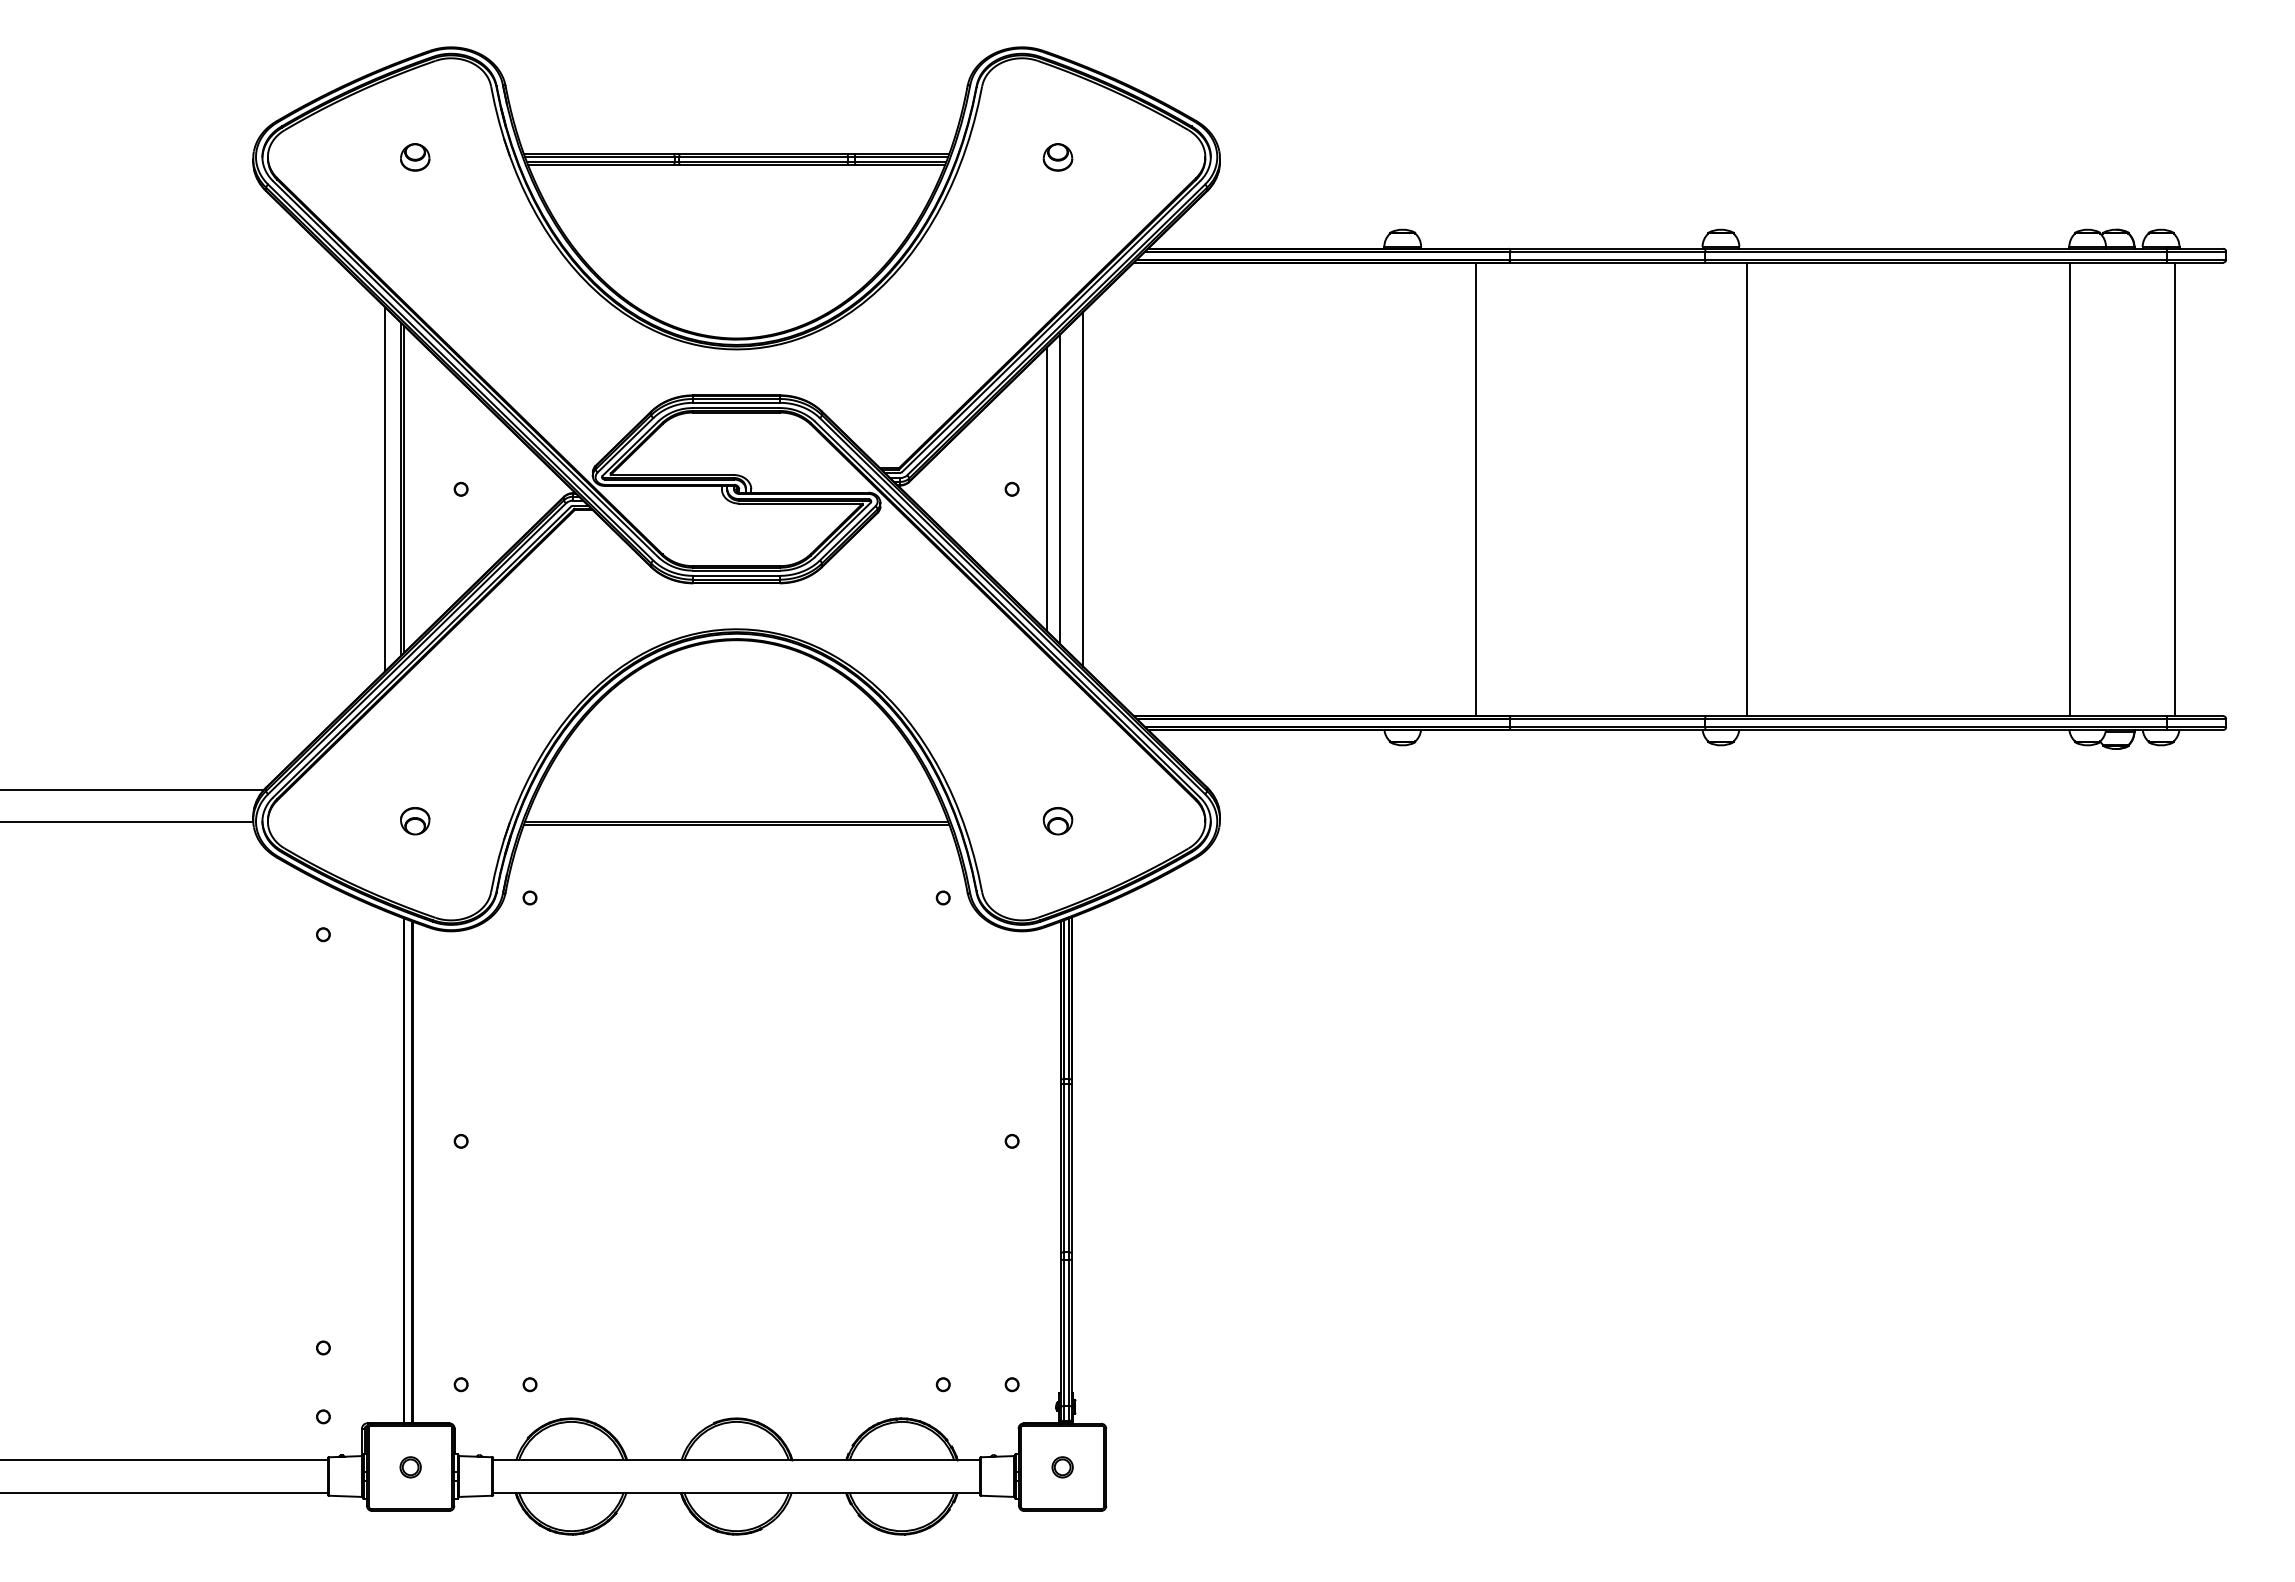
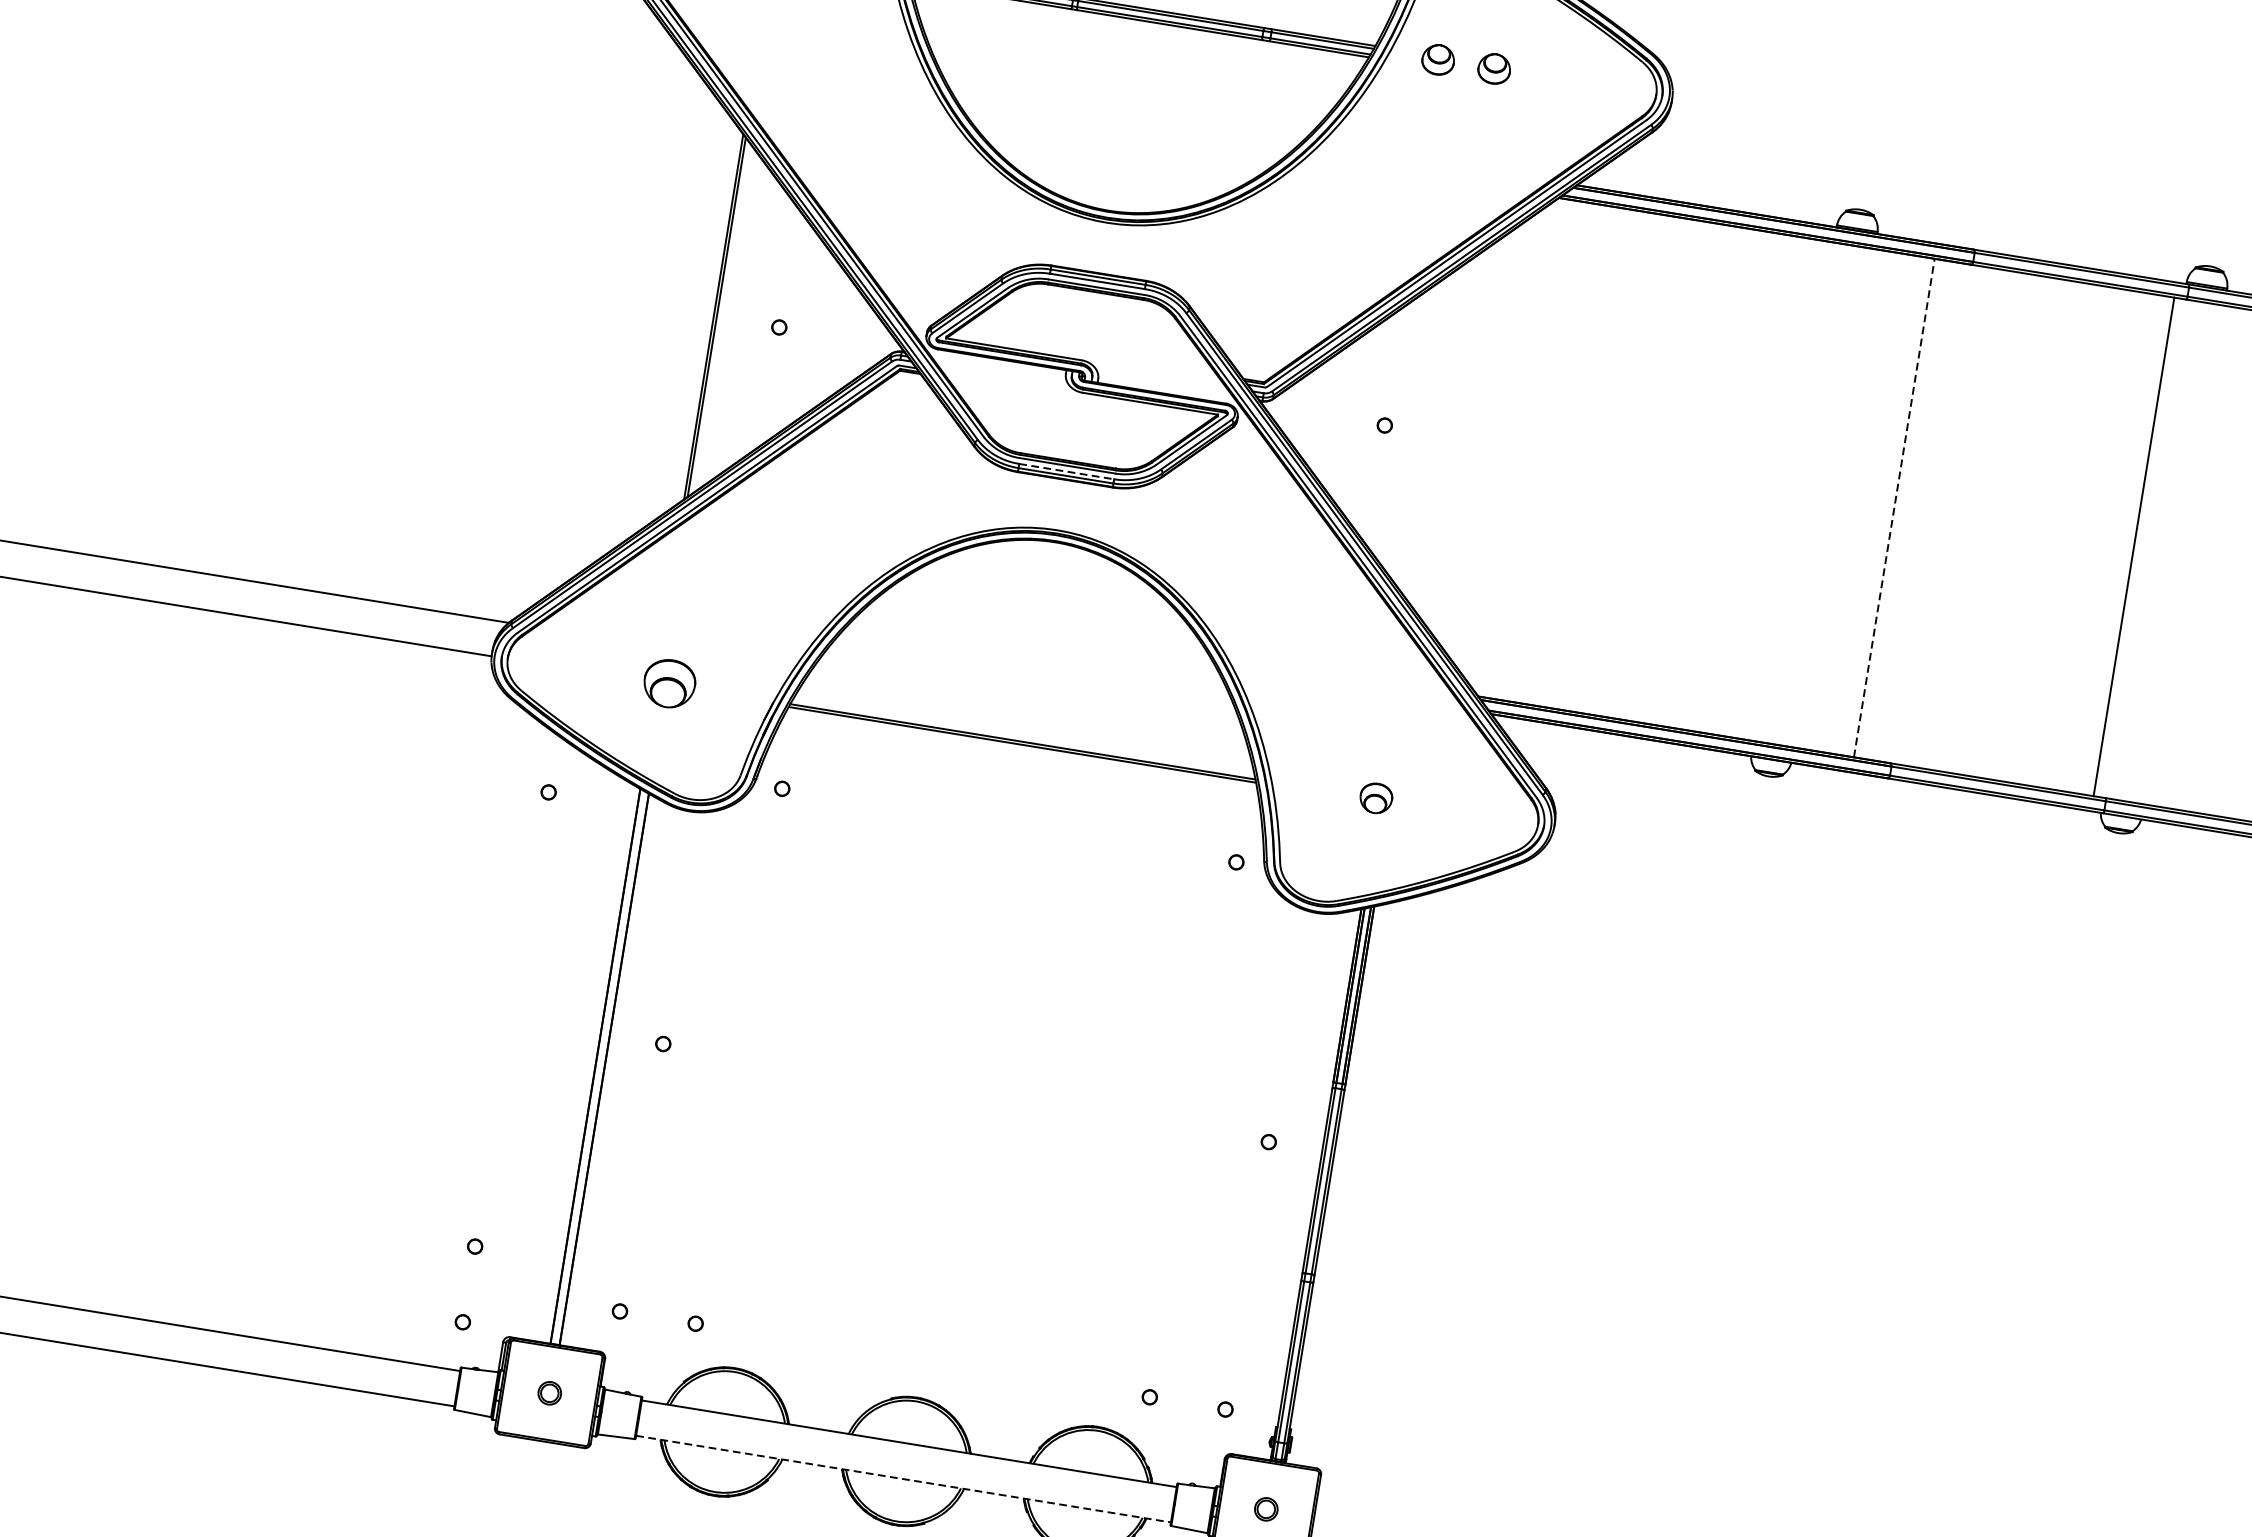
part: (1006, 157) -> (1437, 59), added
line: (385, 489) -> (696, 314), removed
line: (1047, 489) -> (1423, 432), removed
line: (1060, 489) -> (1437, 434), removed
line: (1083, 489) -> (1463, 438), removed
line: (1475, 489) -> (1894, 508), solid -> dashed
line: (1746, 489) -> (2133, 547), moved
line: (737, 575) -> (1067, 471), solid -> dashed
part: (415, 821) -> (670, 684), size x1.6
line: (737, 1492) -> (904, 1479), solid -> dashed

